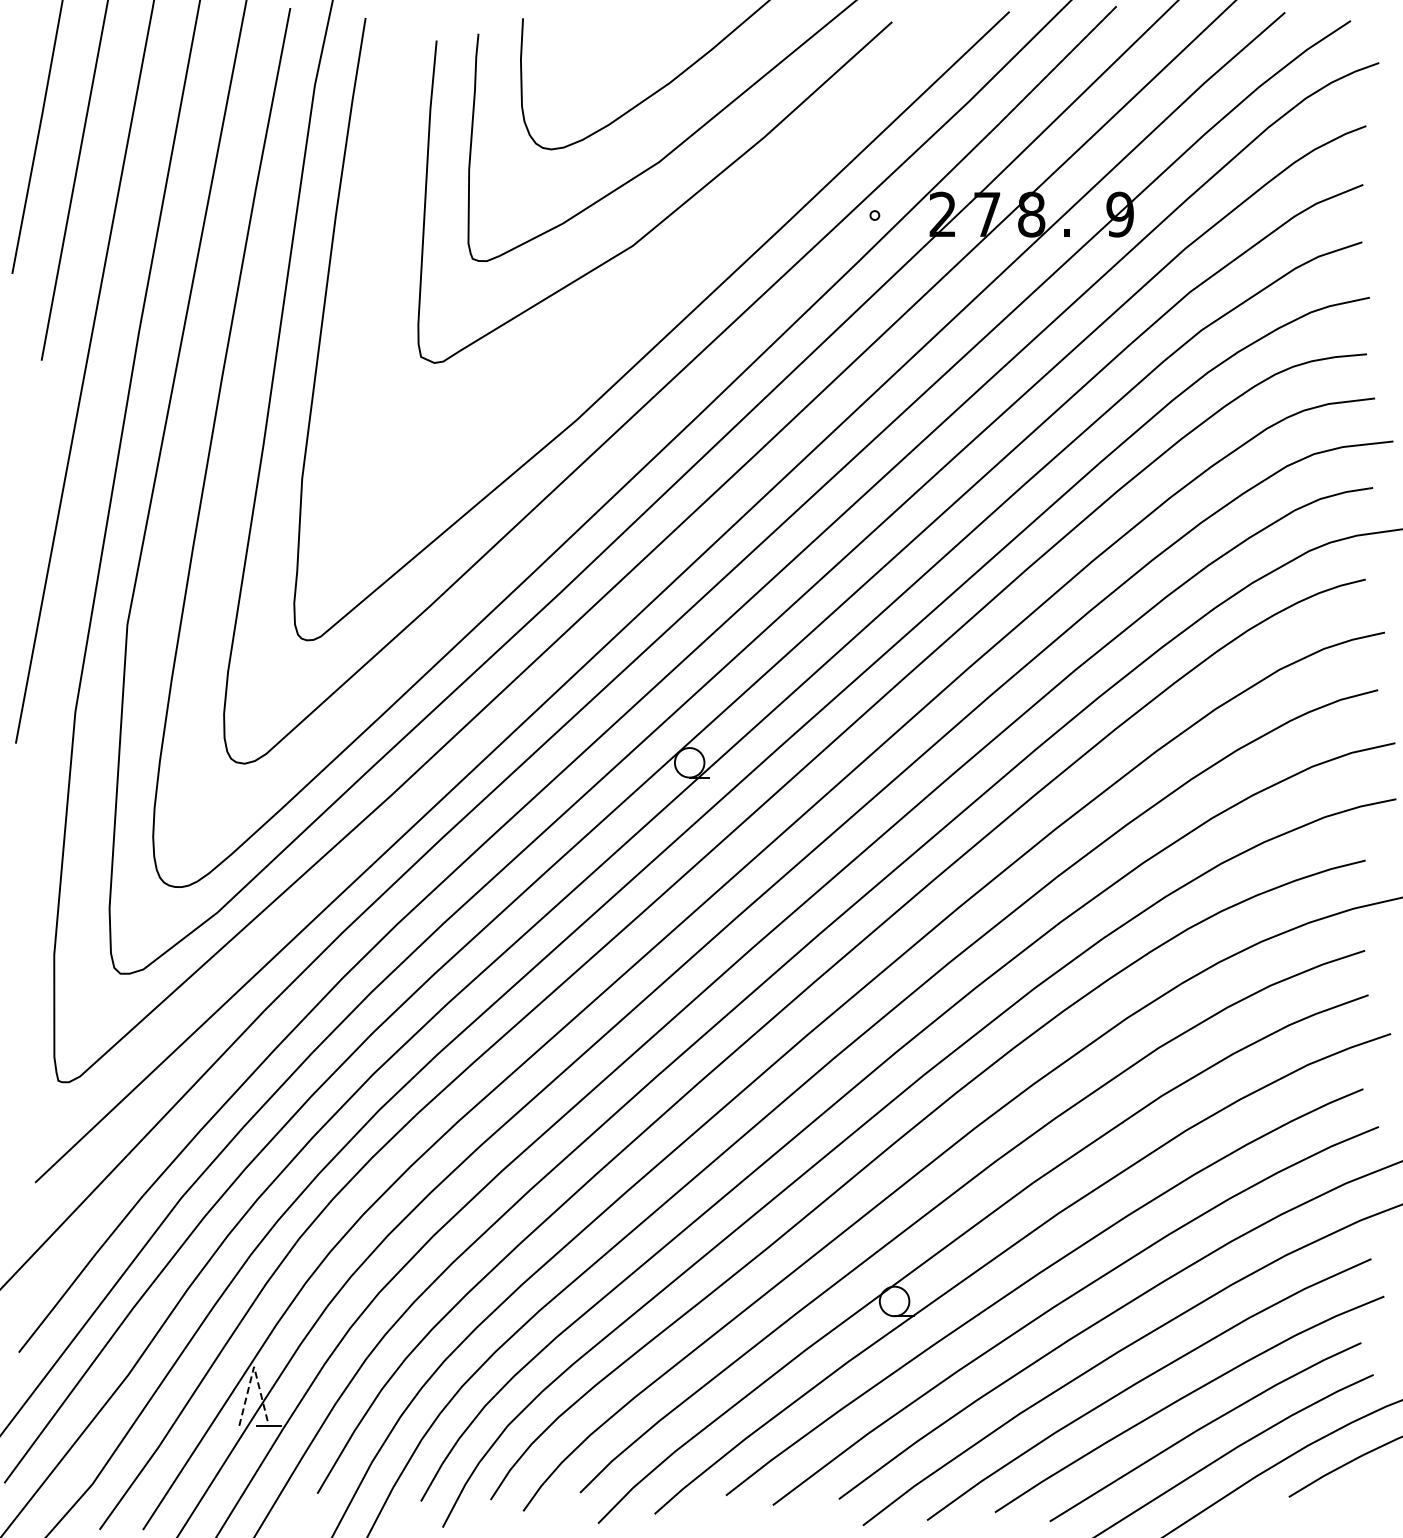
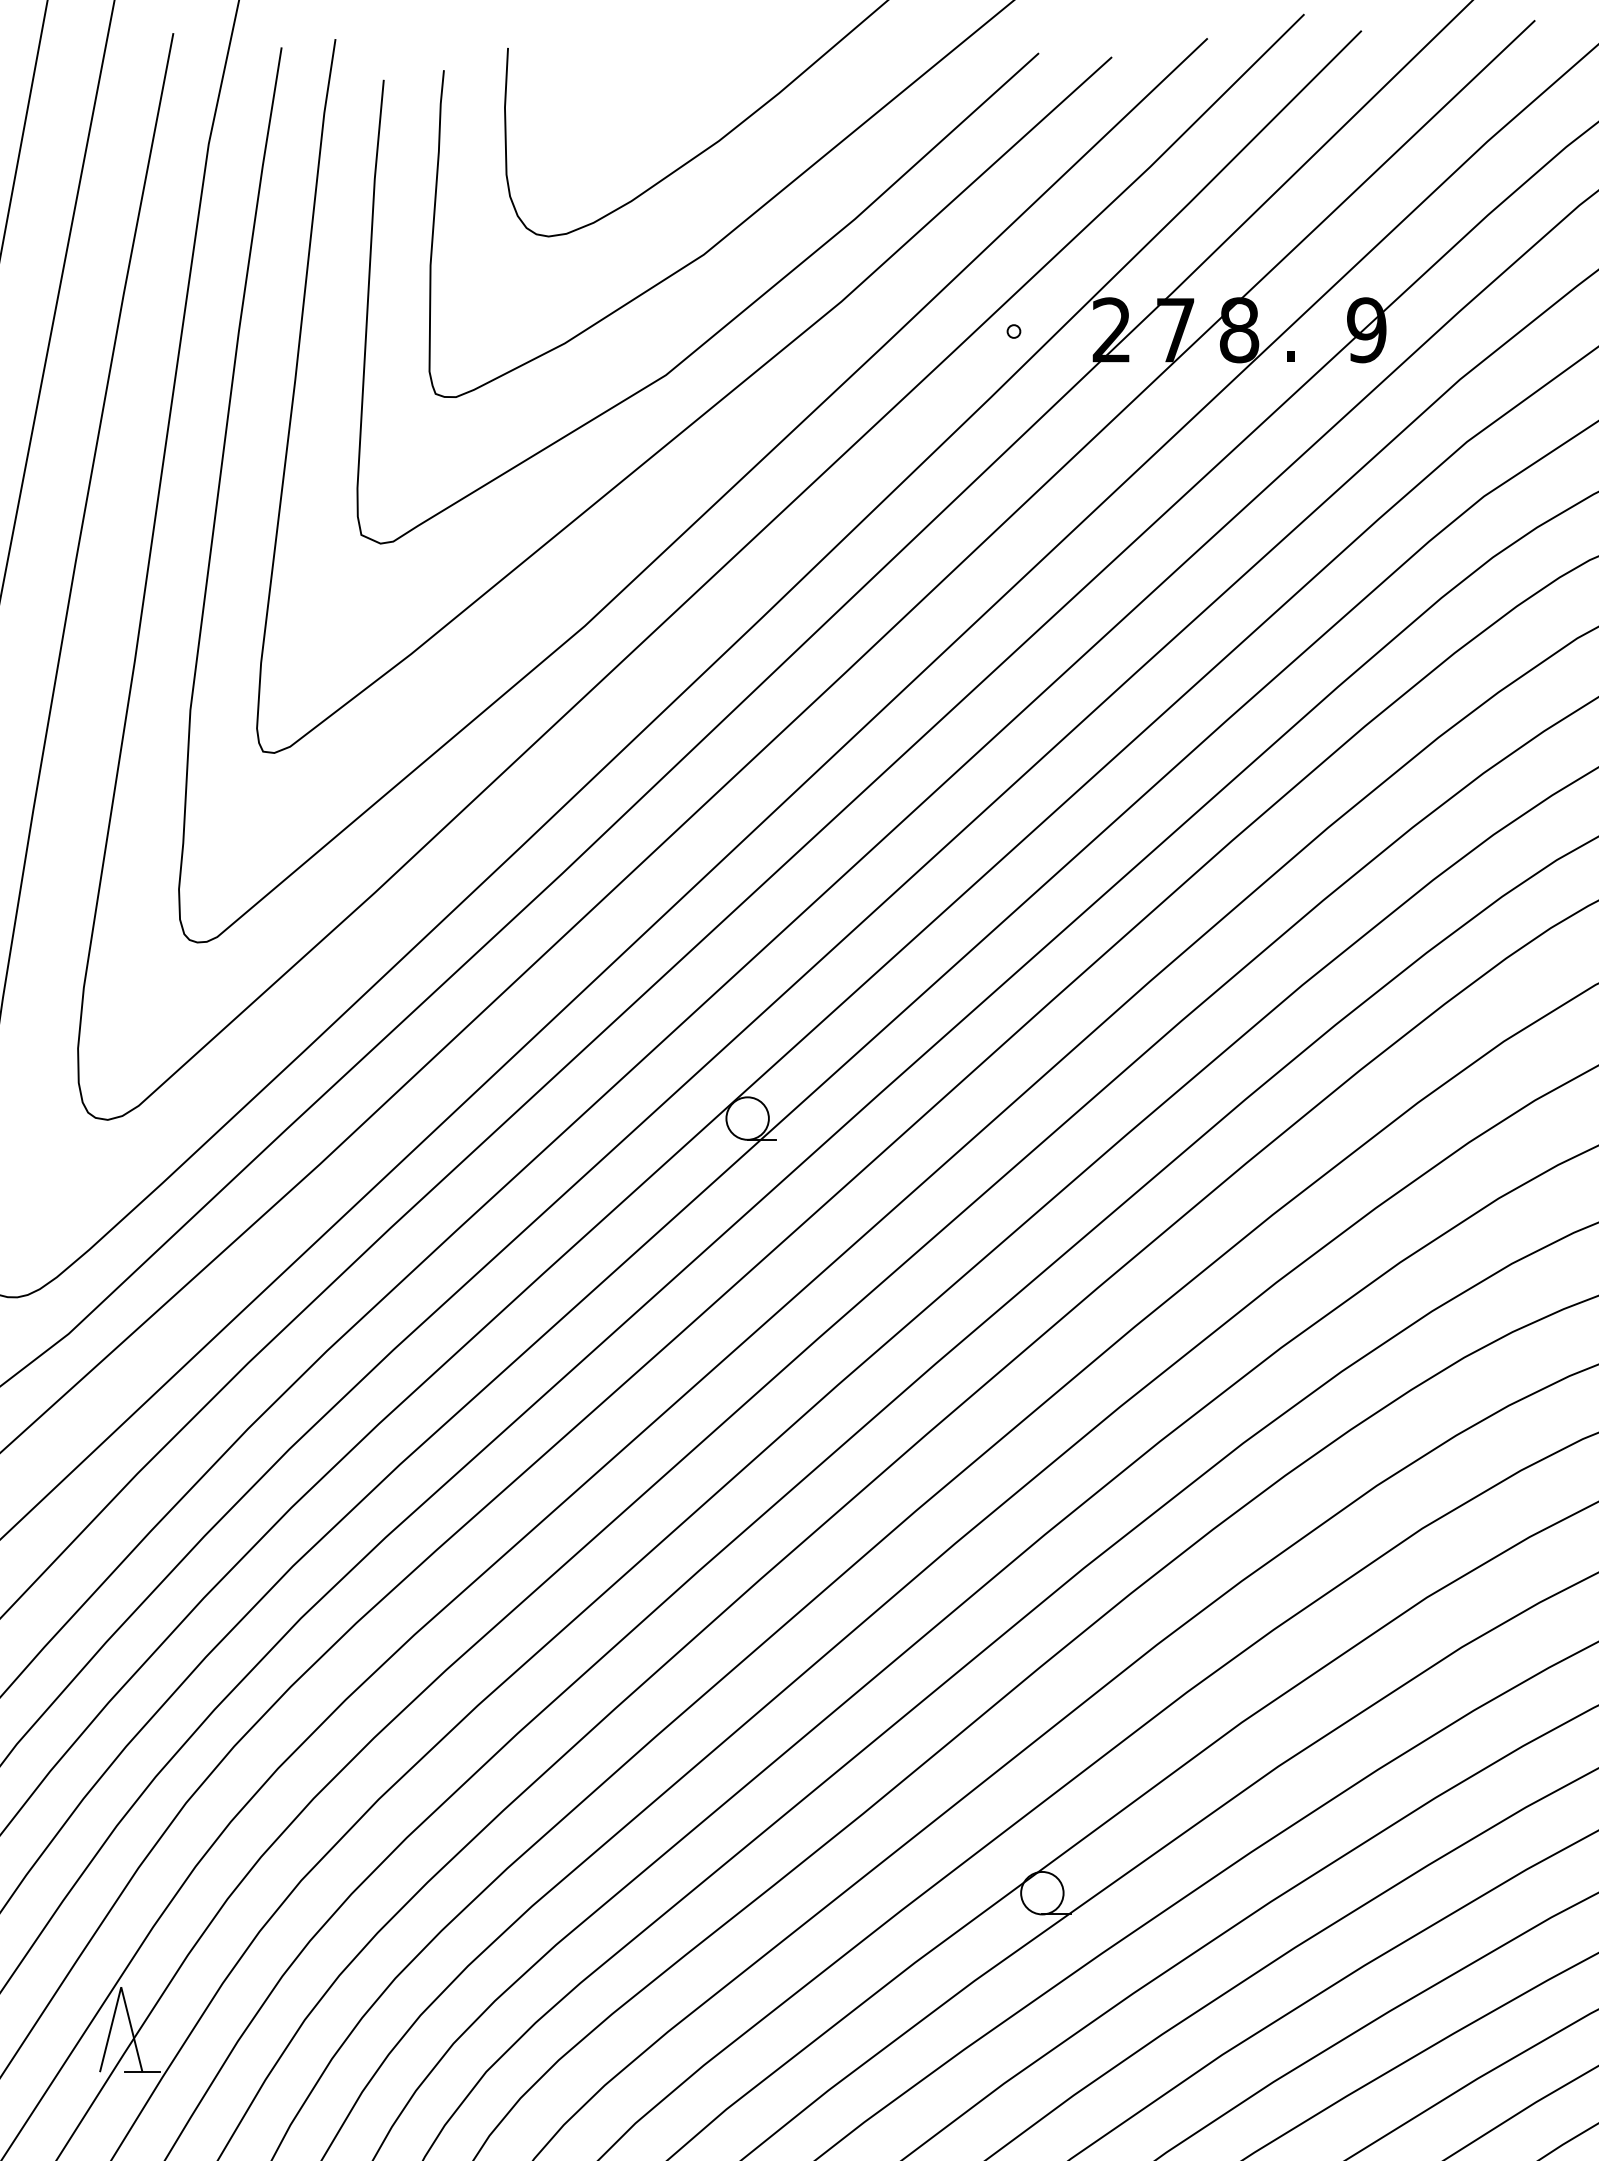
curve: (655, 274) -> (698, 416), added
line: (254, 1366) -> (121, 1986), dashed -> solid

